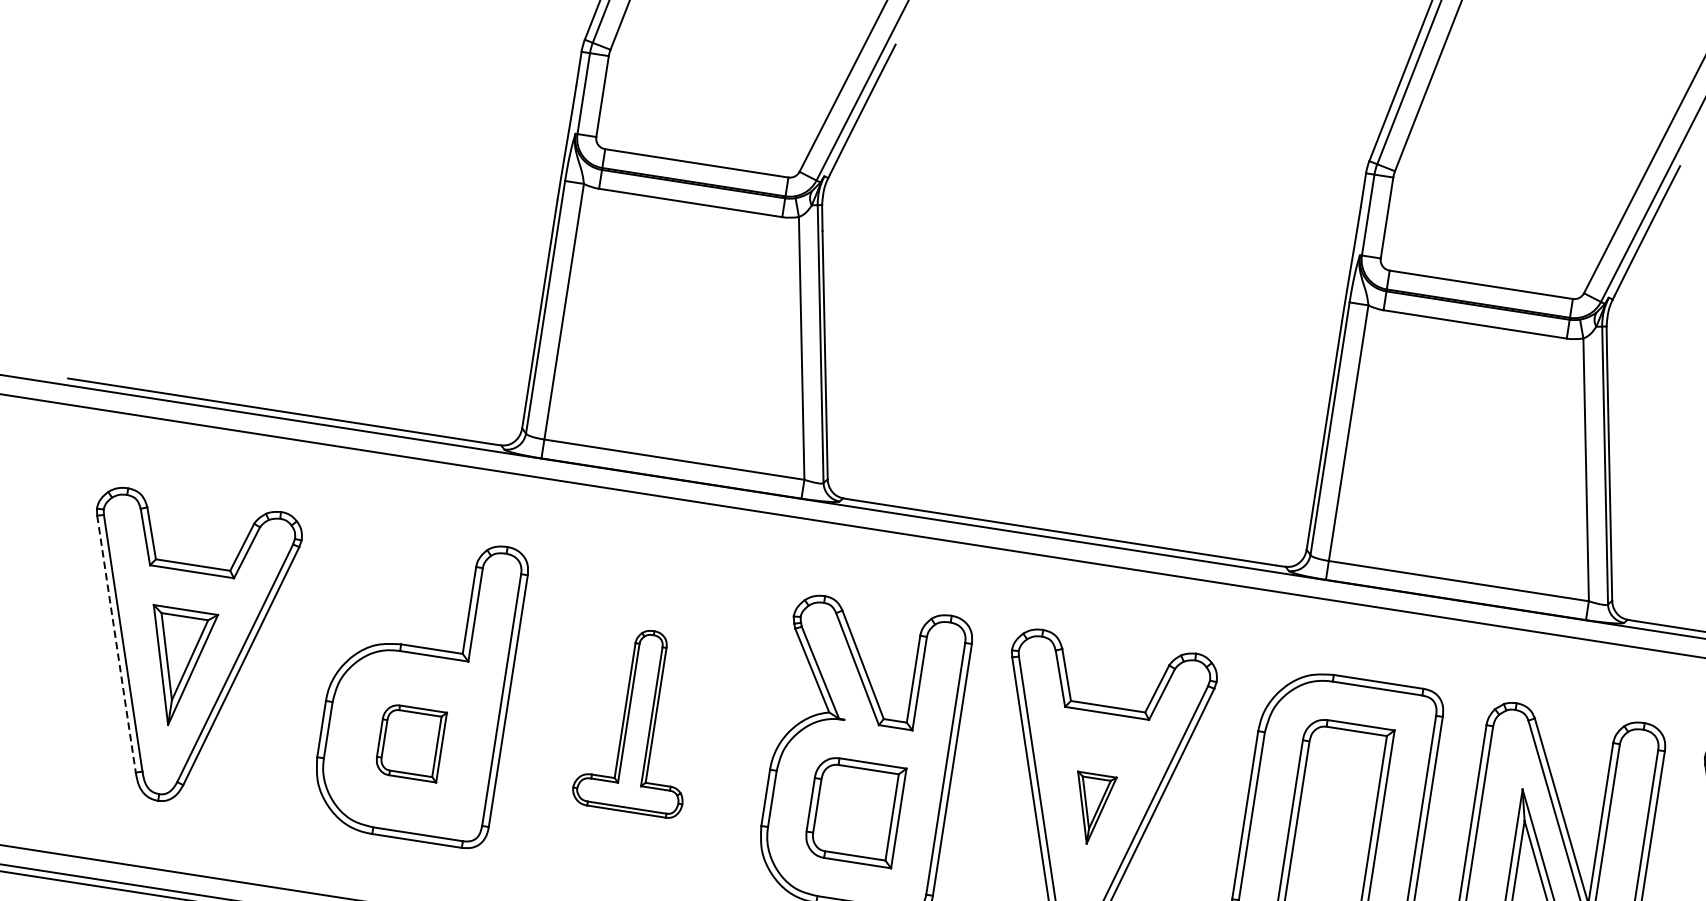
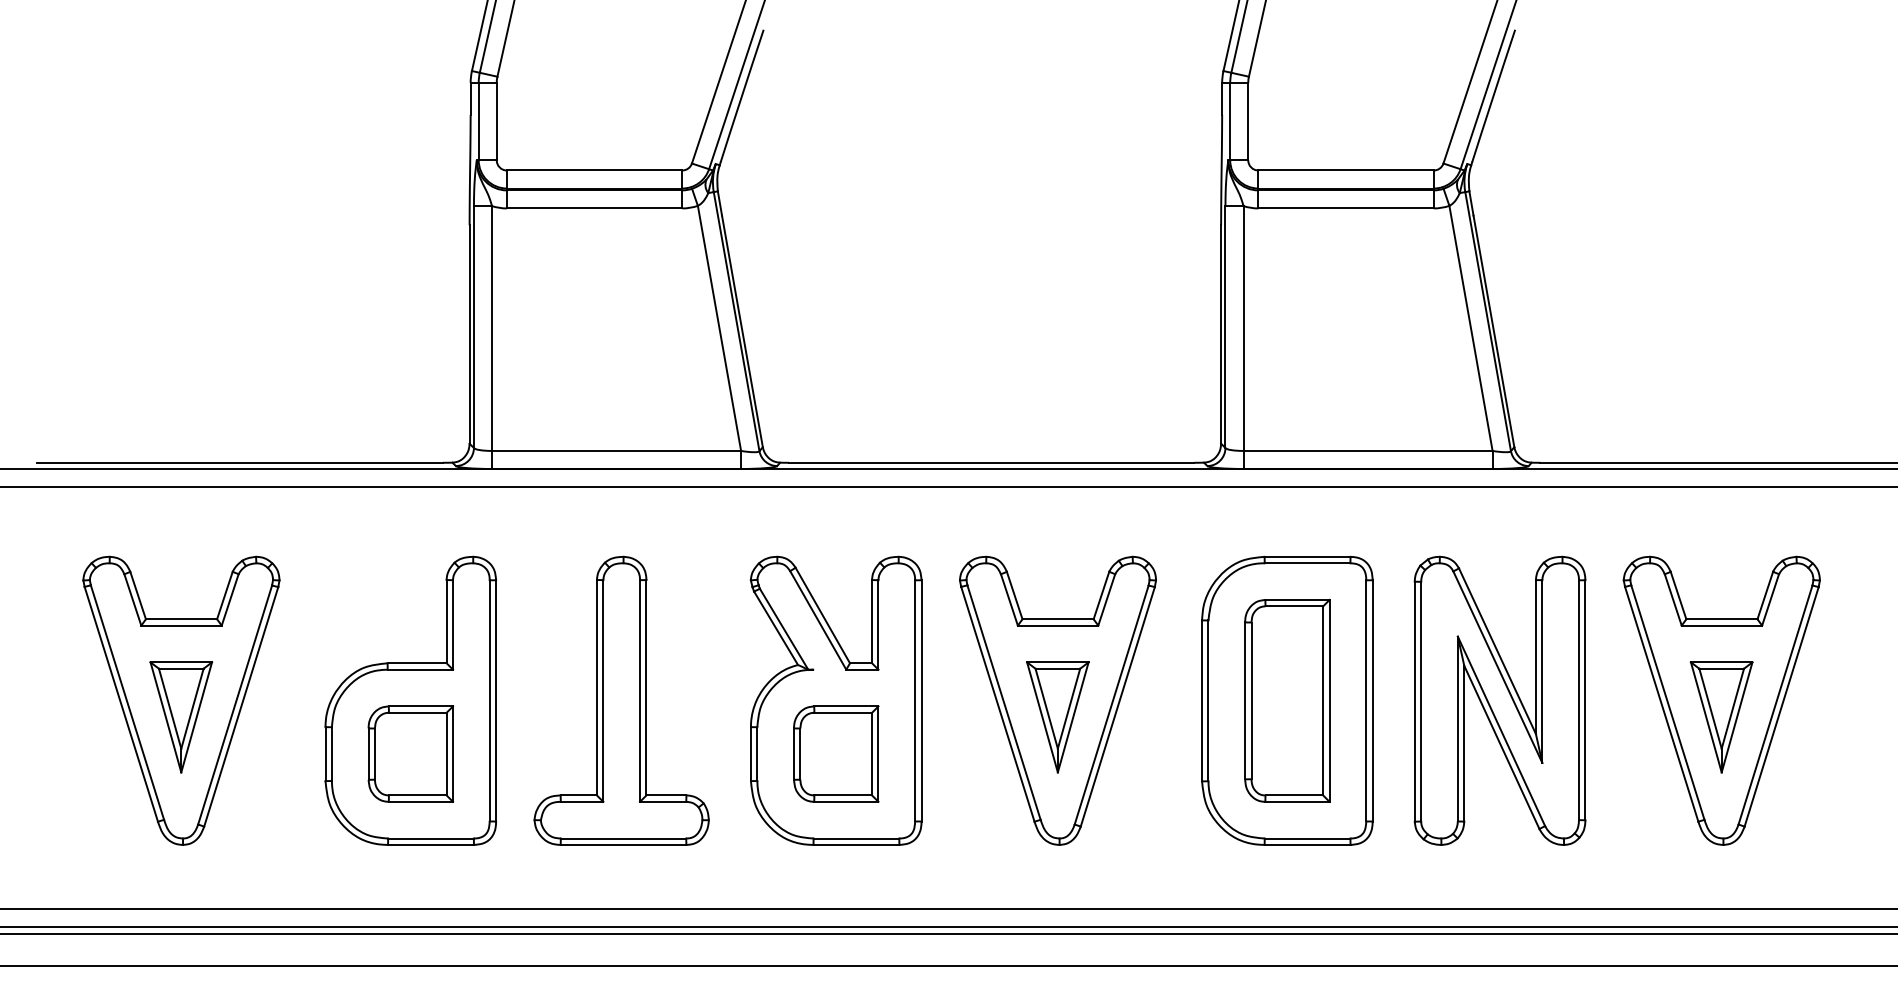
line: (116, 644) -> (121, 704), dashed -> solid
part: (639, 720) -> (621, 700), size x1.67
part: (410, 742) -> (410, 753), size x1.43
part: (1091, 809) -> (1057, 717), size x1.67

